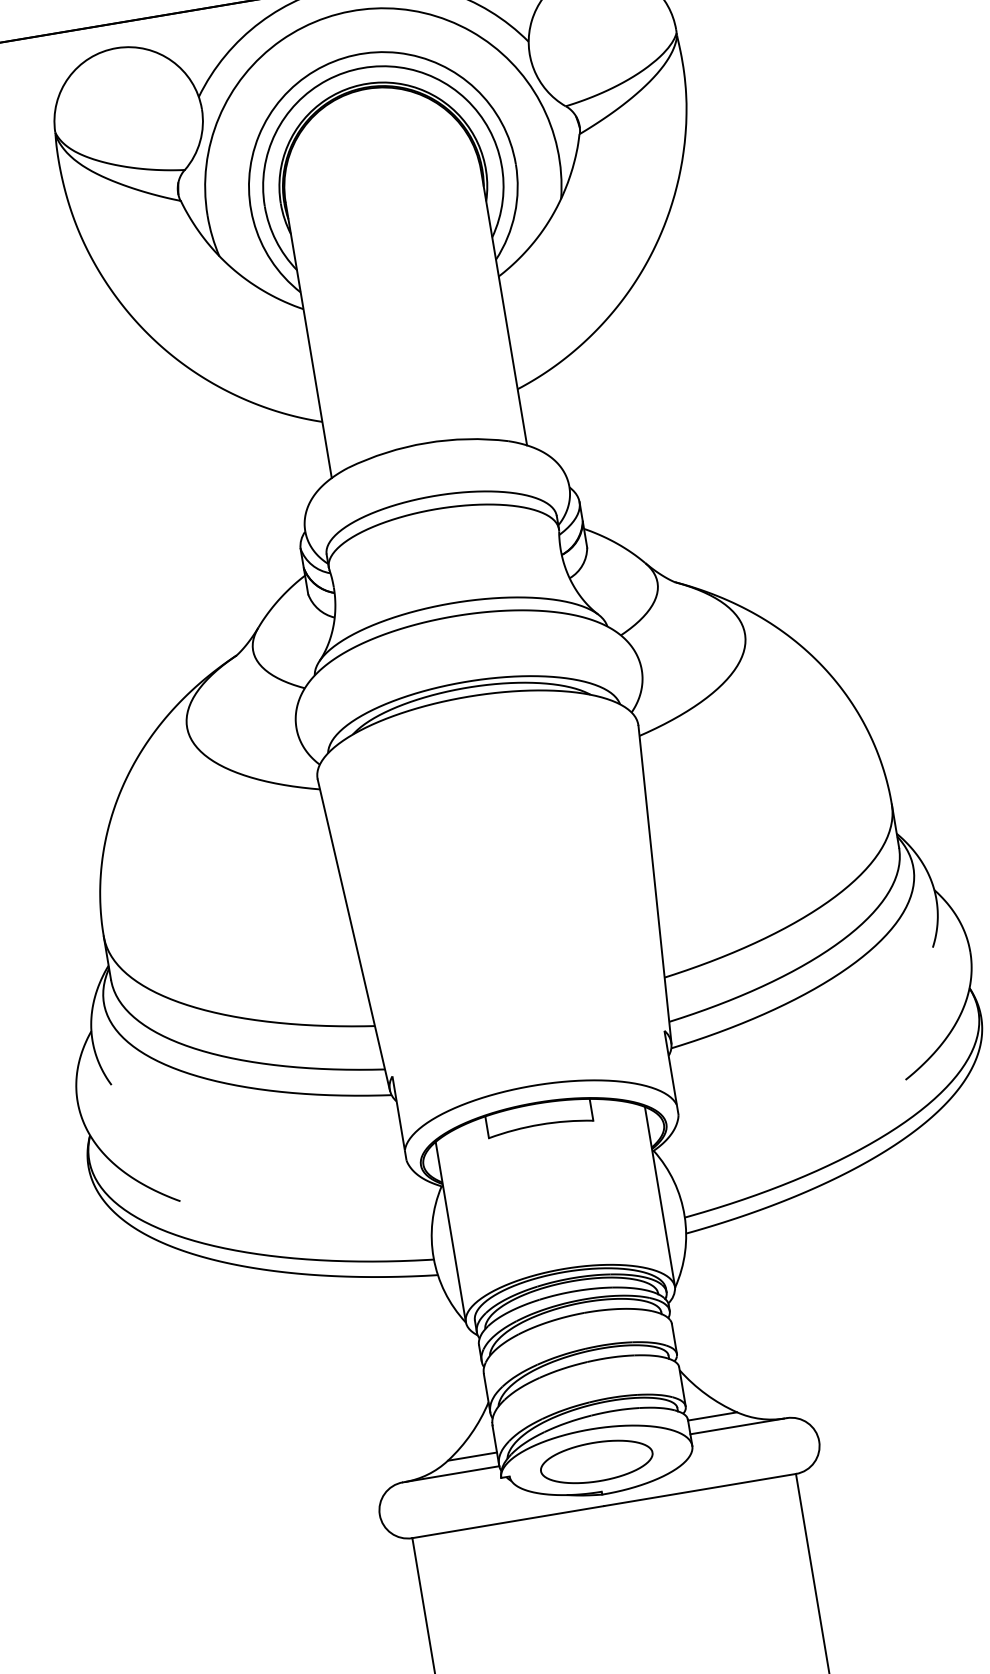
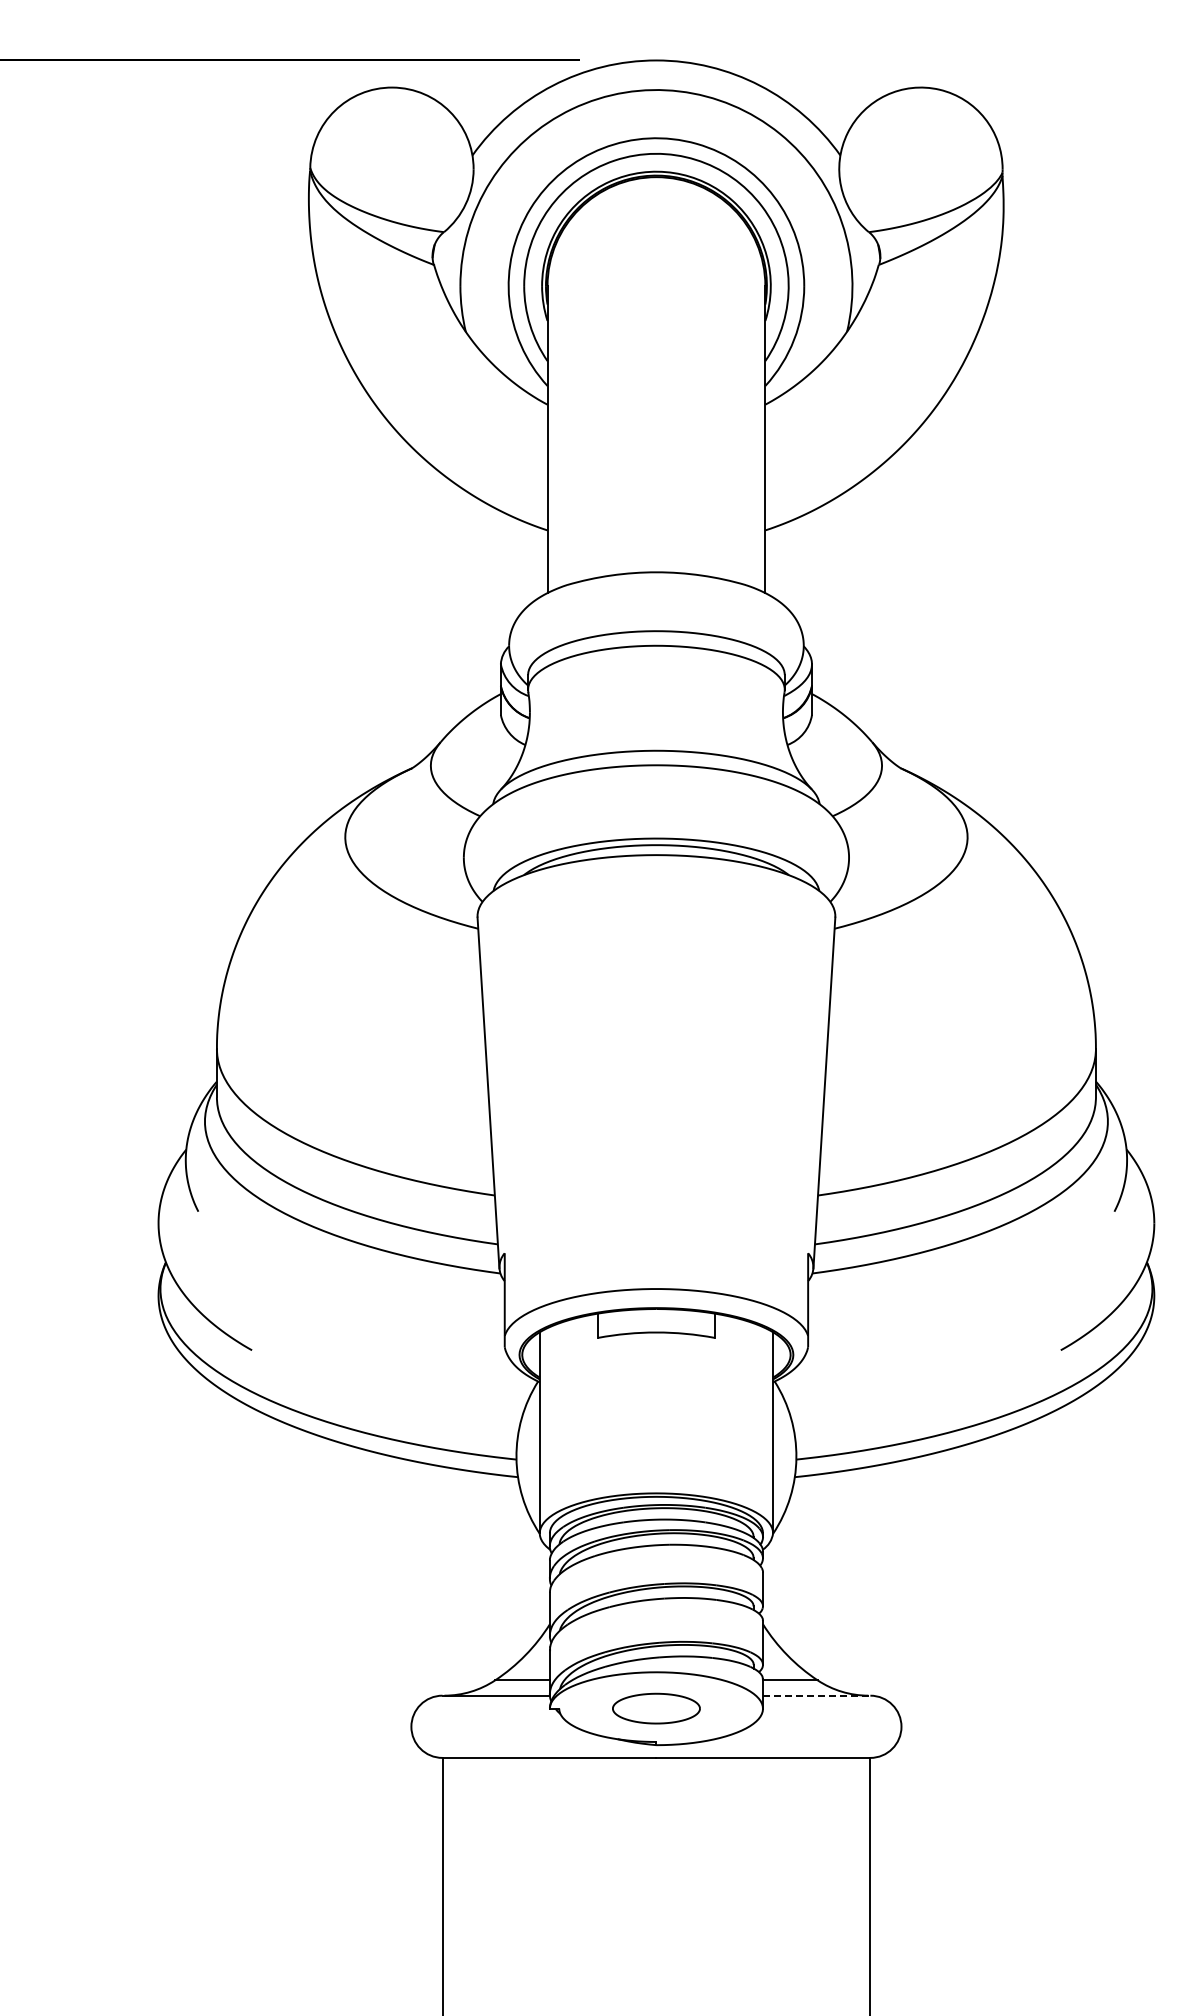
line: (738, 1426) -> (816, 1695), solid -> dashed
part: (596, 1461) -> (656, 1708), size x0.7

